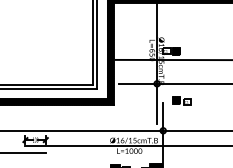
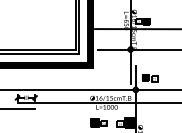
part: (181, 100) -> (149, 77), moved

